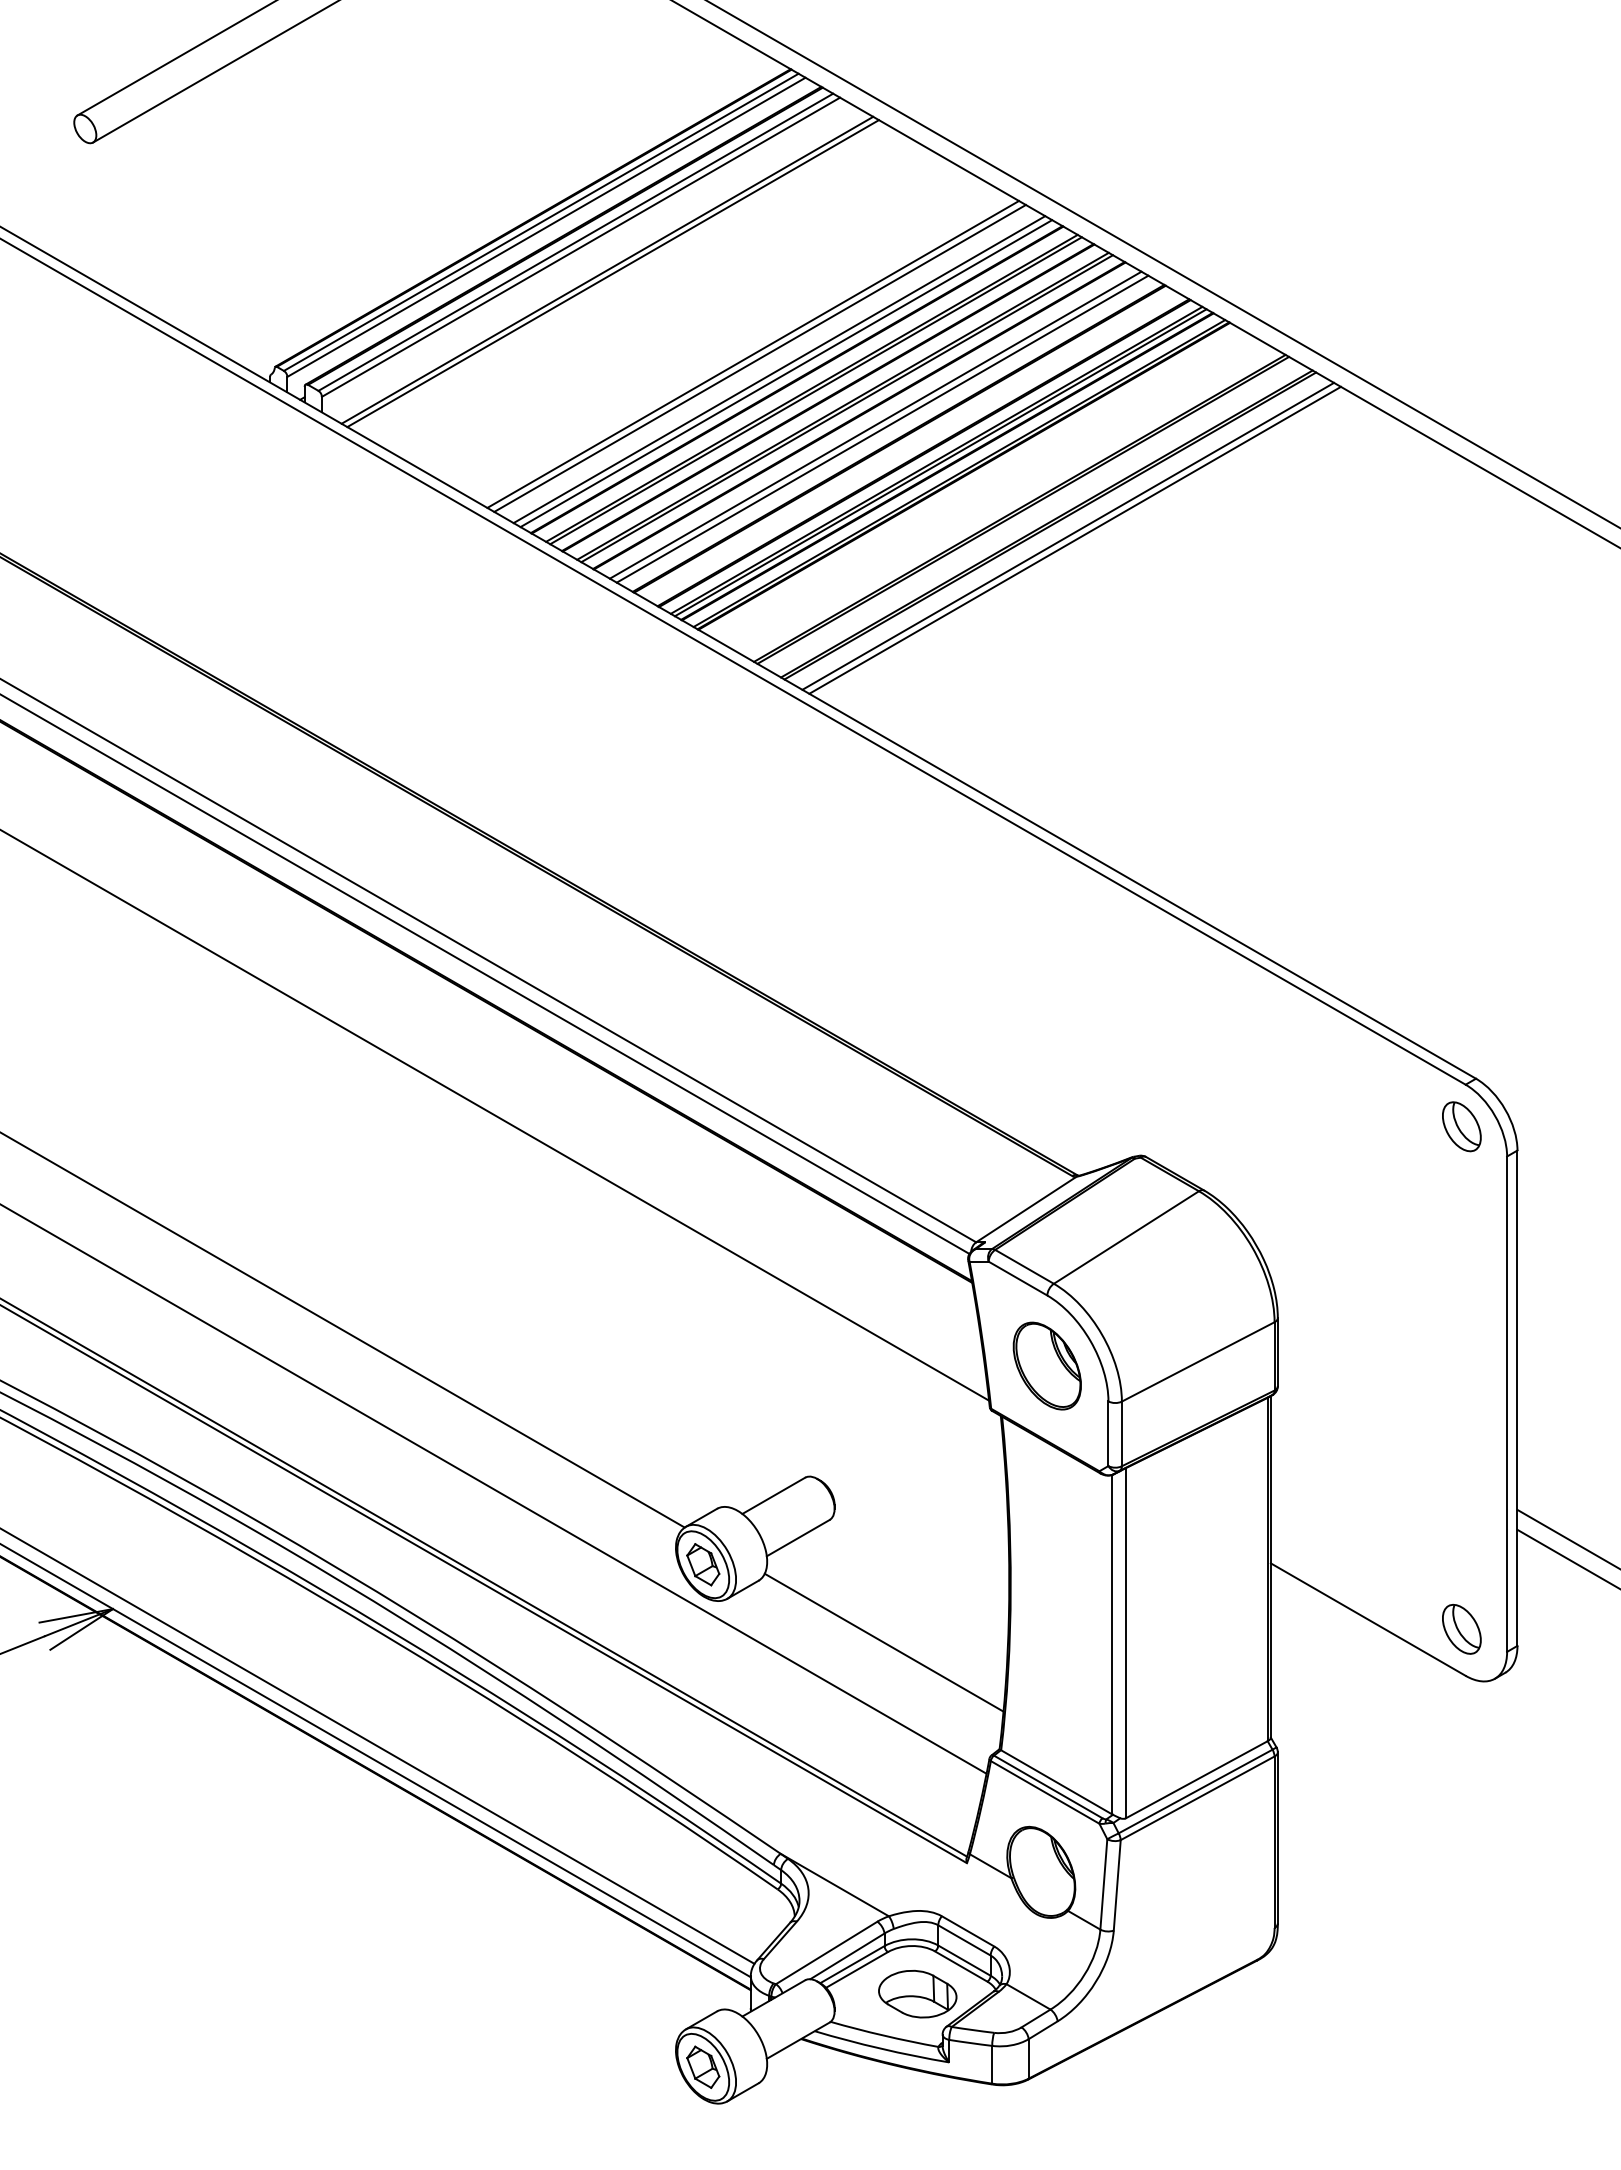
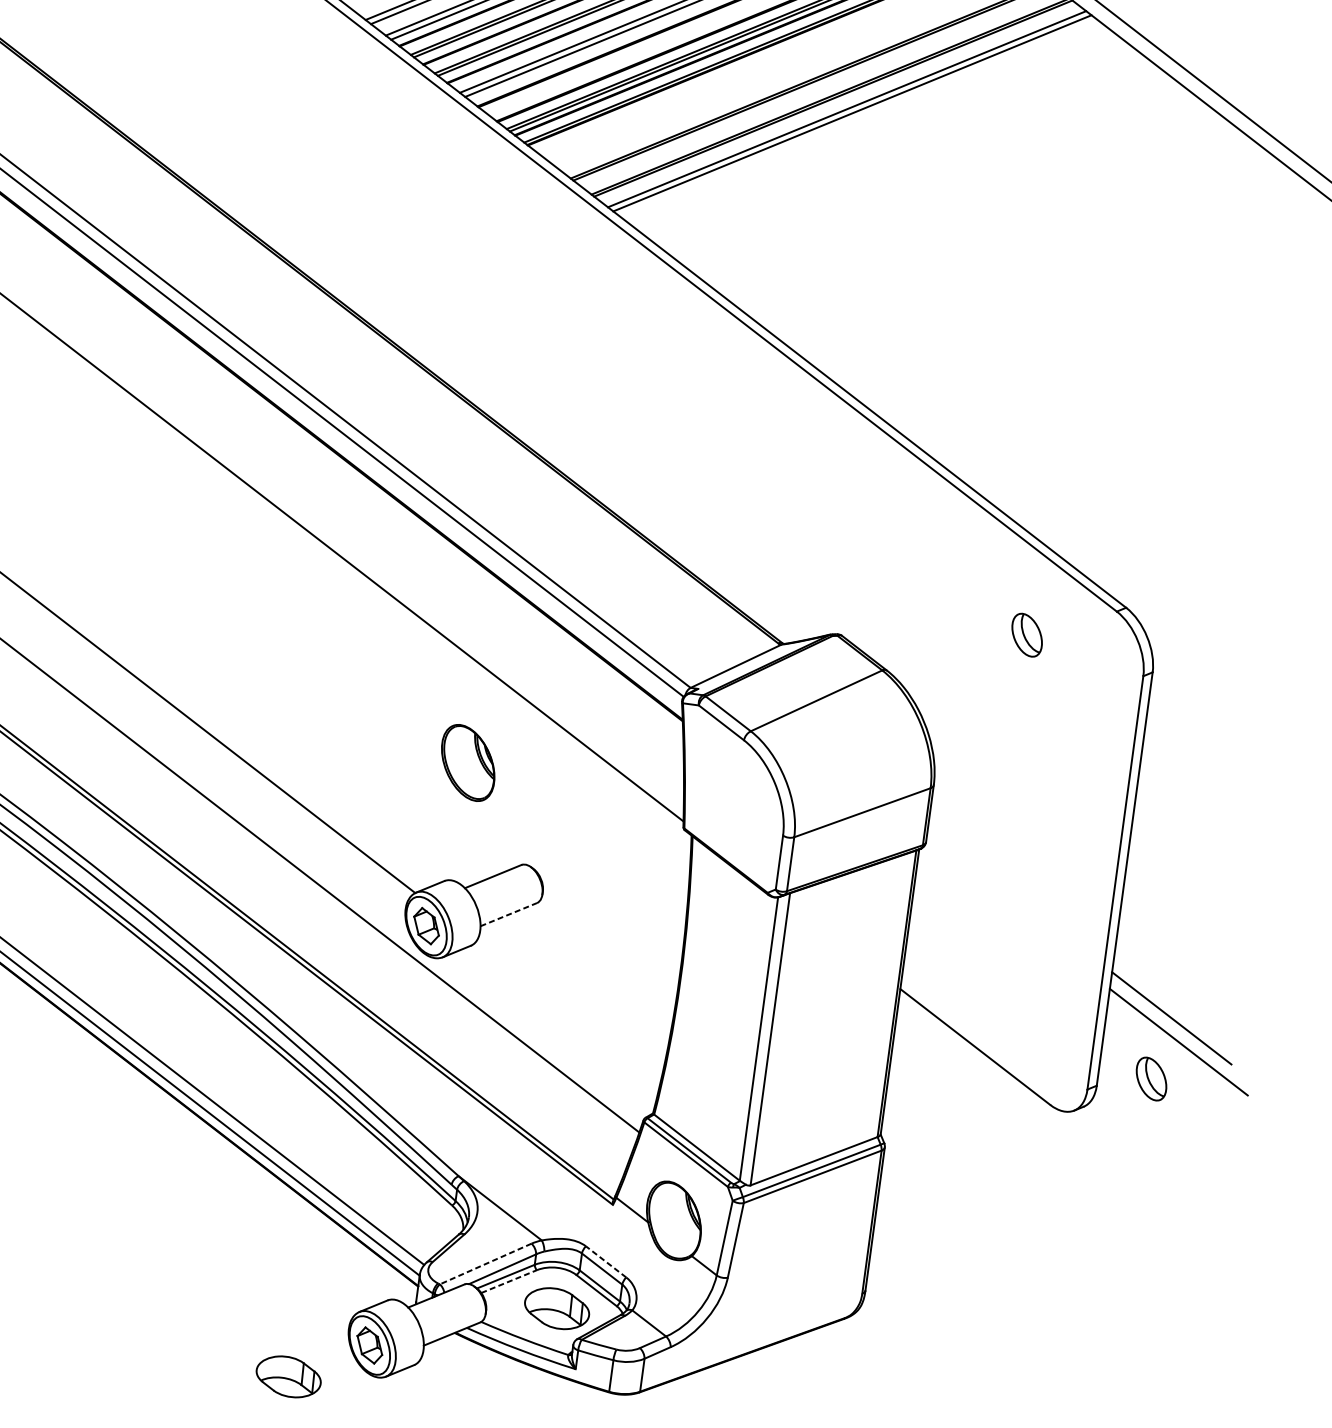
part: (1461, 1126) -> (1026, 634), moved
part: (1046, 1365) -> (467, 762), moved
line: (798, 1537) -> (509, 914), solid -> dashed
part: (1461, 1629) -> (1151, 1079), moved
line: (883, 1642) -> (568, 1011), removed
line: (967, 1931) -> (605, 1261), solid -> dashed
line: (826, 1952) -> (485, 1263), solid -> dashed
line: (857, 1969) -> (509, 1281), solid -> dashed
part: (612, 2116) -> (288, 1376), added

